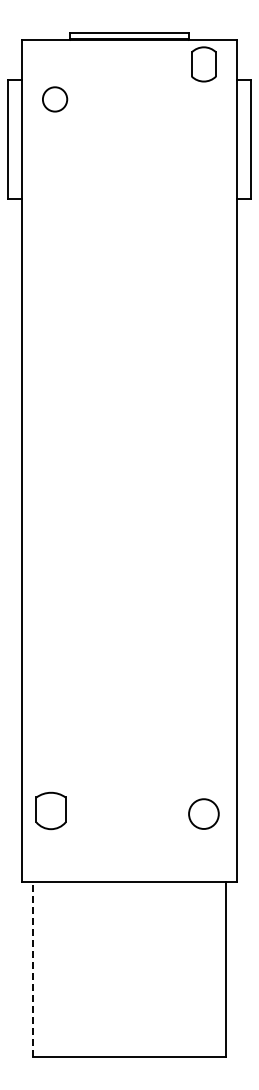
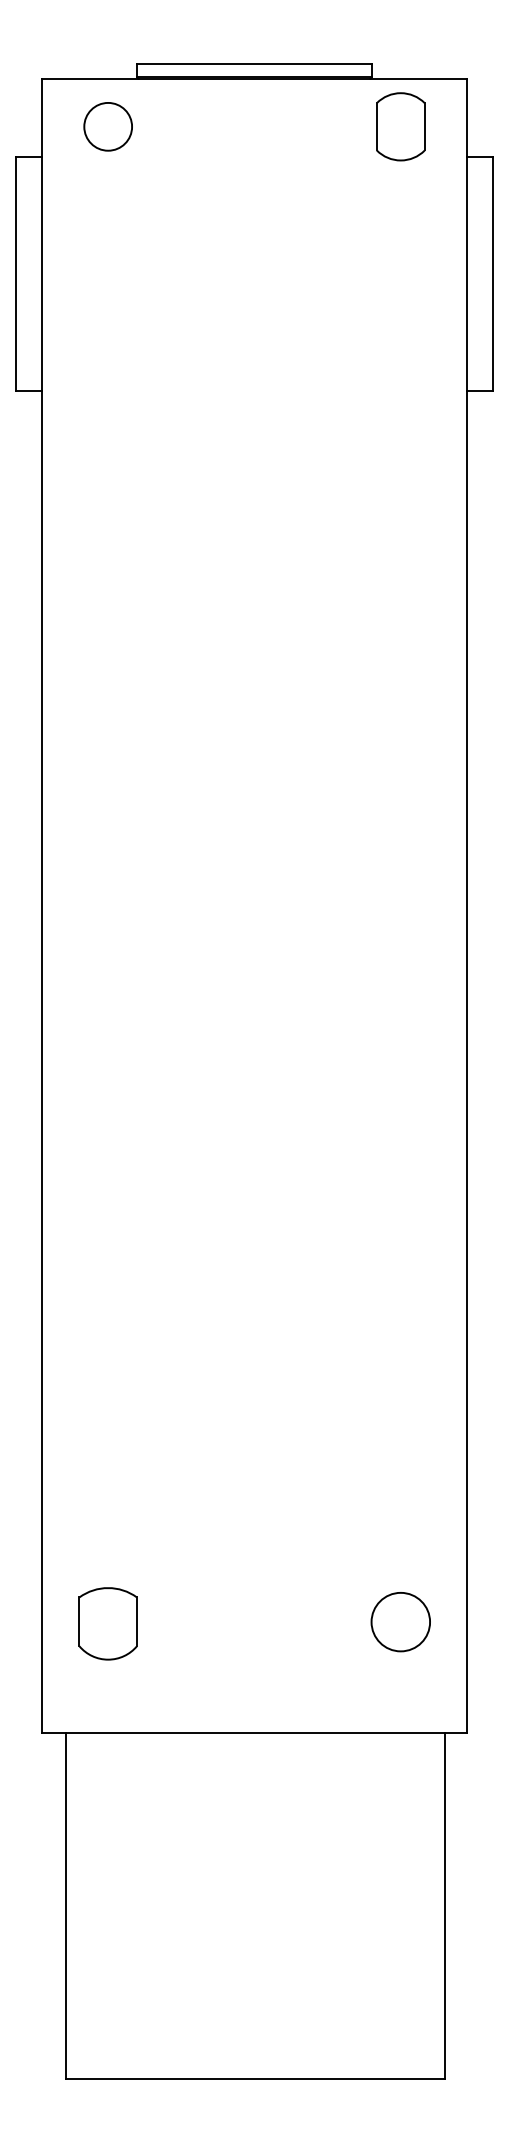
circle: (55, 99) -> (109, 126), moved
part: (50, 810) -> (107, 1622), moved
circle: (203, 813) -> (399, 1620), moved
line: (33, 969) -> (65, 1905), dashed -> solid

